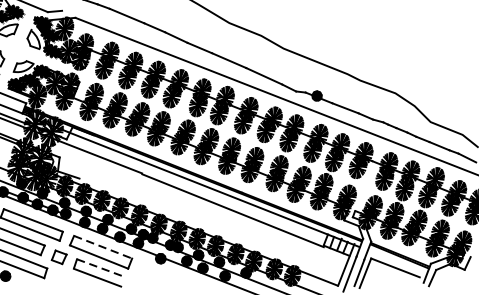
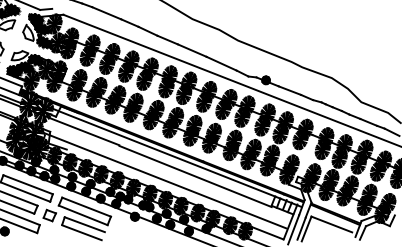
line: (197, 215) -> (165, 180), added
line: (104, 247) -> (87, 207), dashed -> solid
line: (101, 267) -> (85, 224), dashed -> solid

